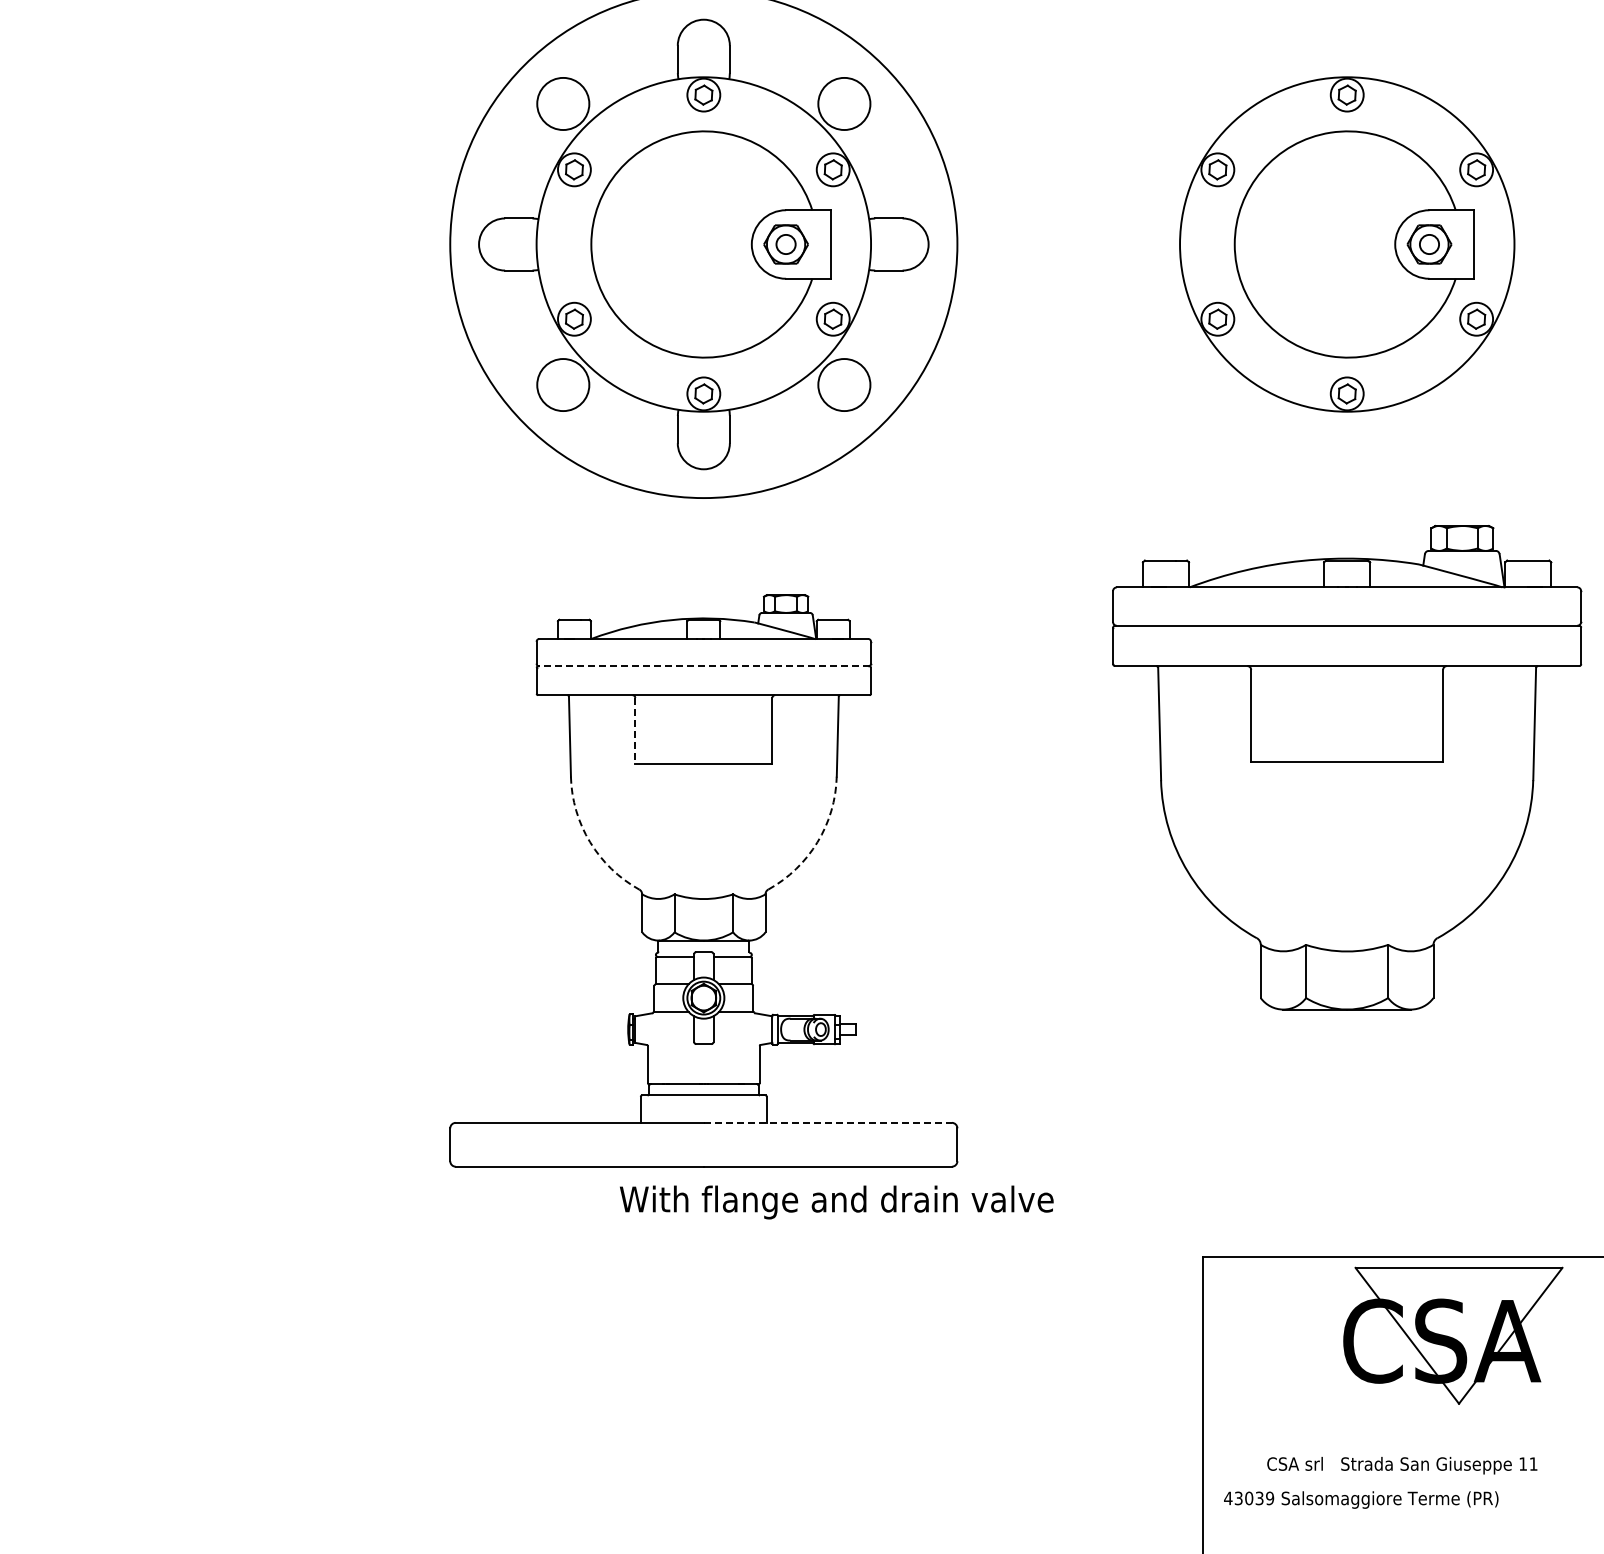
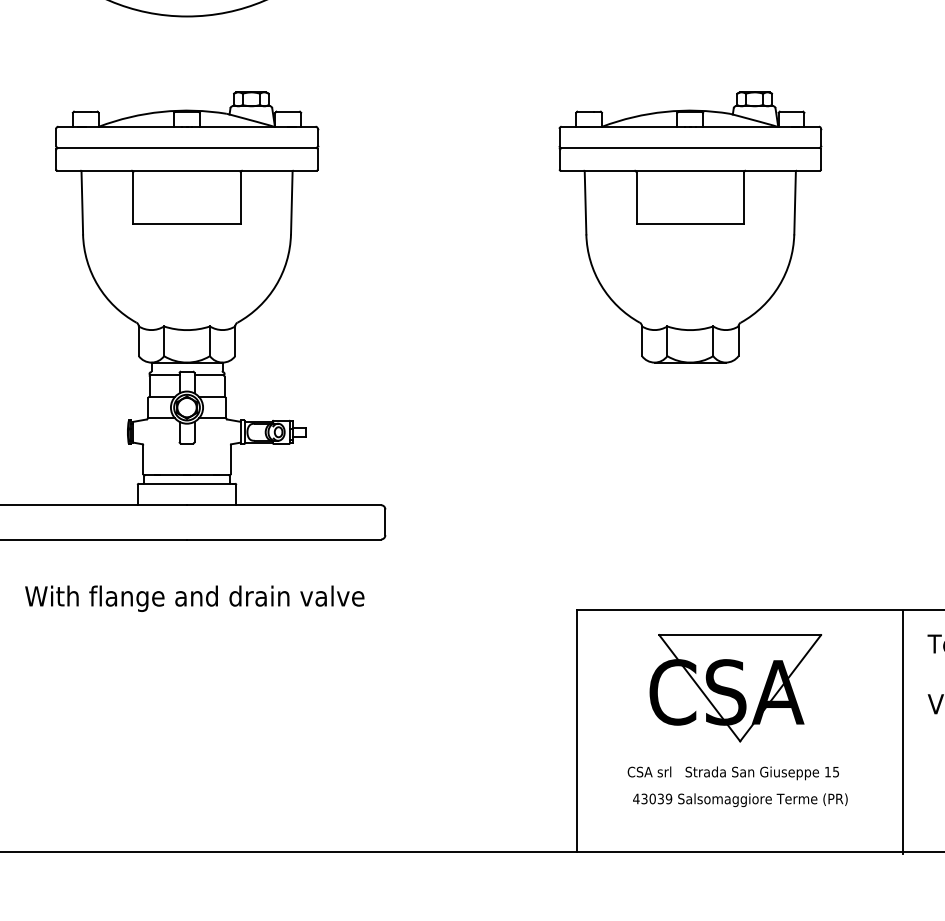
line: (703, 666) -> (186, 148), dashed -> solid
line: (635, 730) -> (133, 198), dashed -> solid
part: (1347, 767) -> (690, 227), size x0.71
arc: (590, 842) -> (98, 285), dashed -> solid
arc: (817, 842) -> (275, 285), dashed -> solid
line: (828, 1122) -> (284, 504), dashed -> solid
text: (836, 1202) -> (194, 598), moved
part: (1453, 1335) -> (735, 687), moved
text: (1533, 1463) -> (835, 771), 11 -> 15
text: (1361, 1499) -> (740, 799), moved

